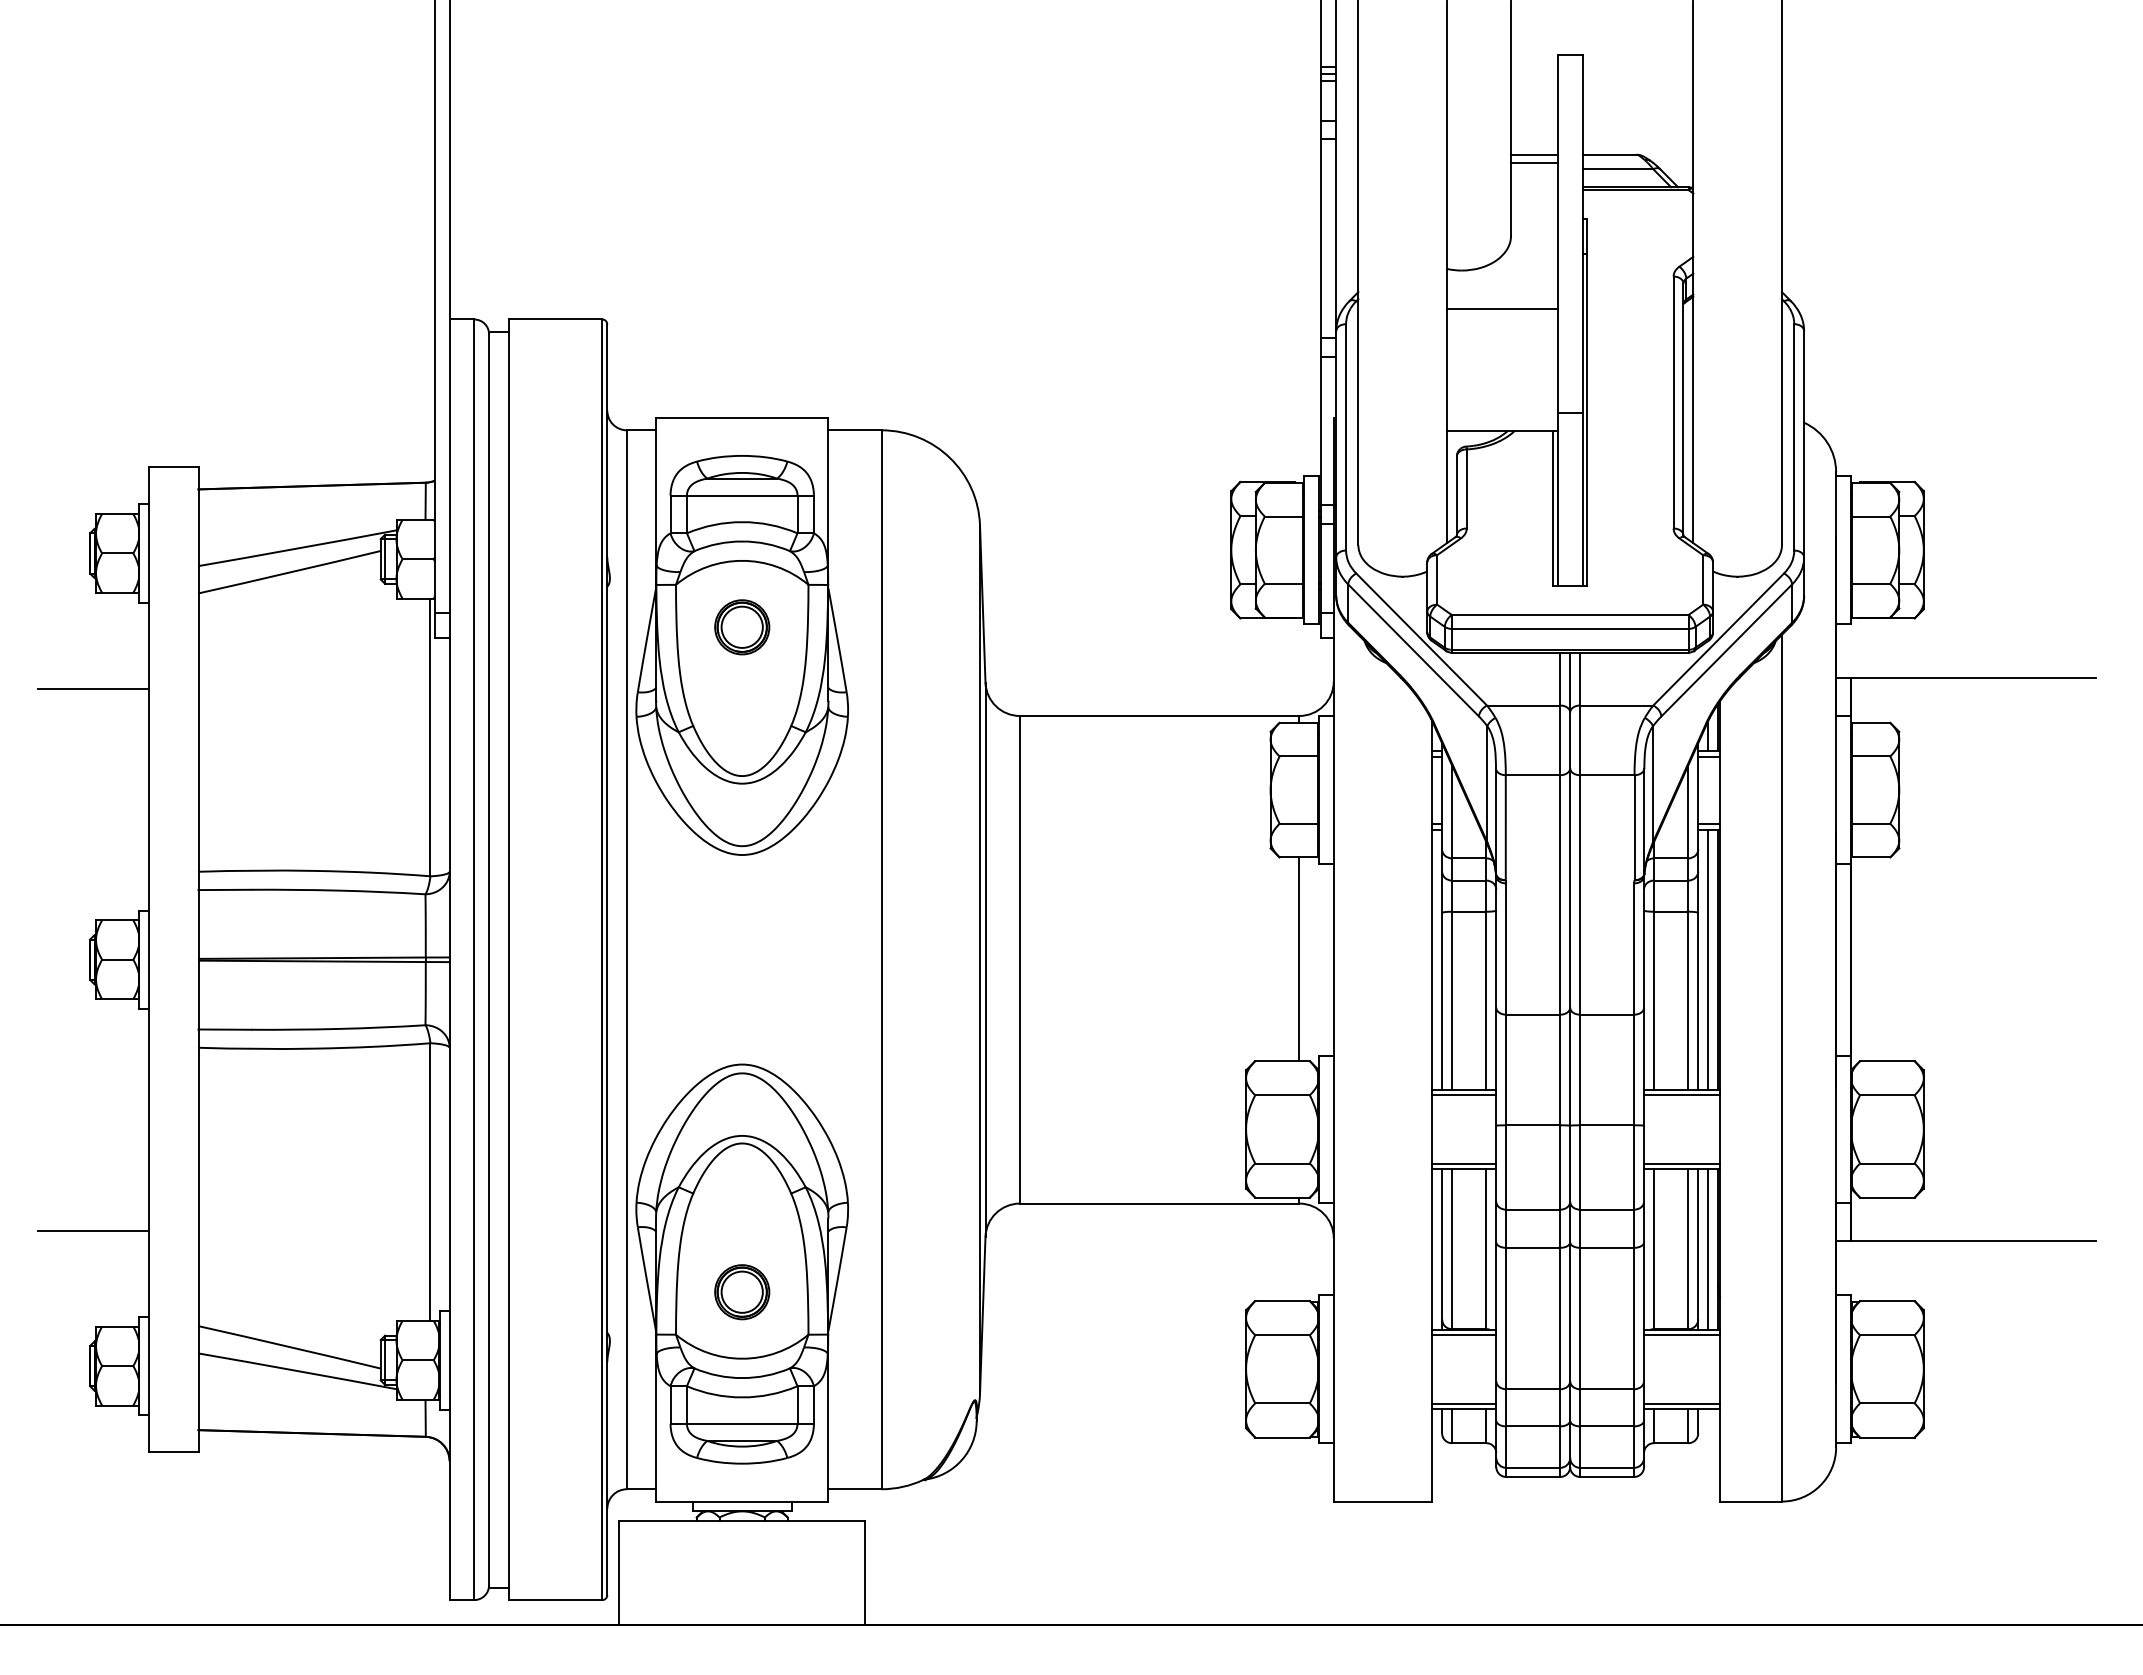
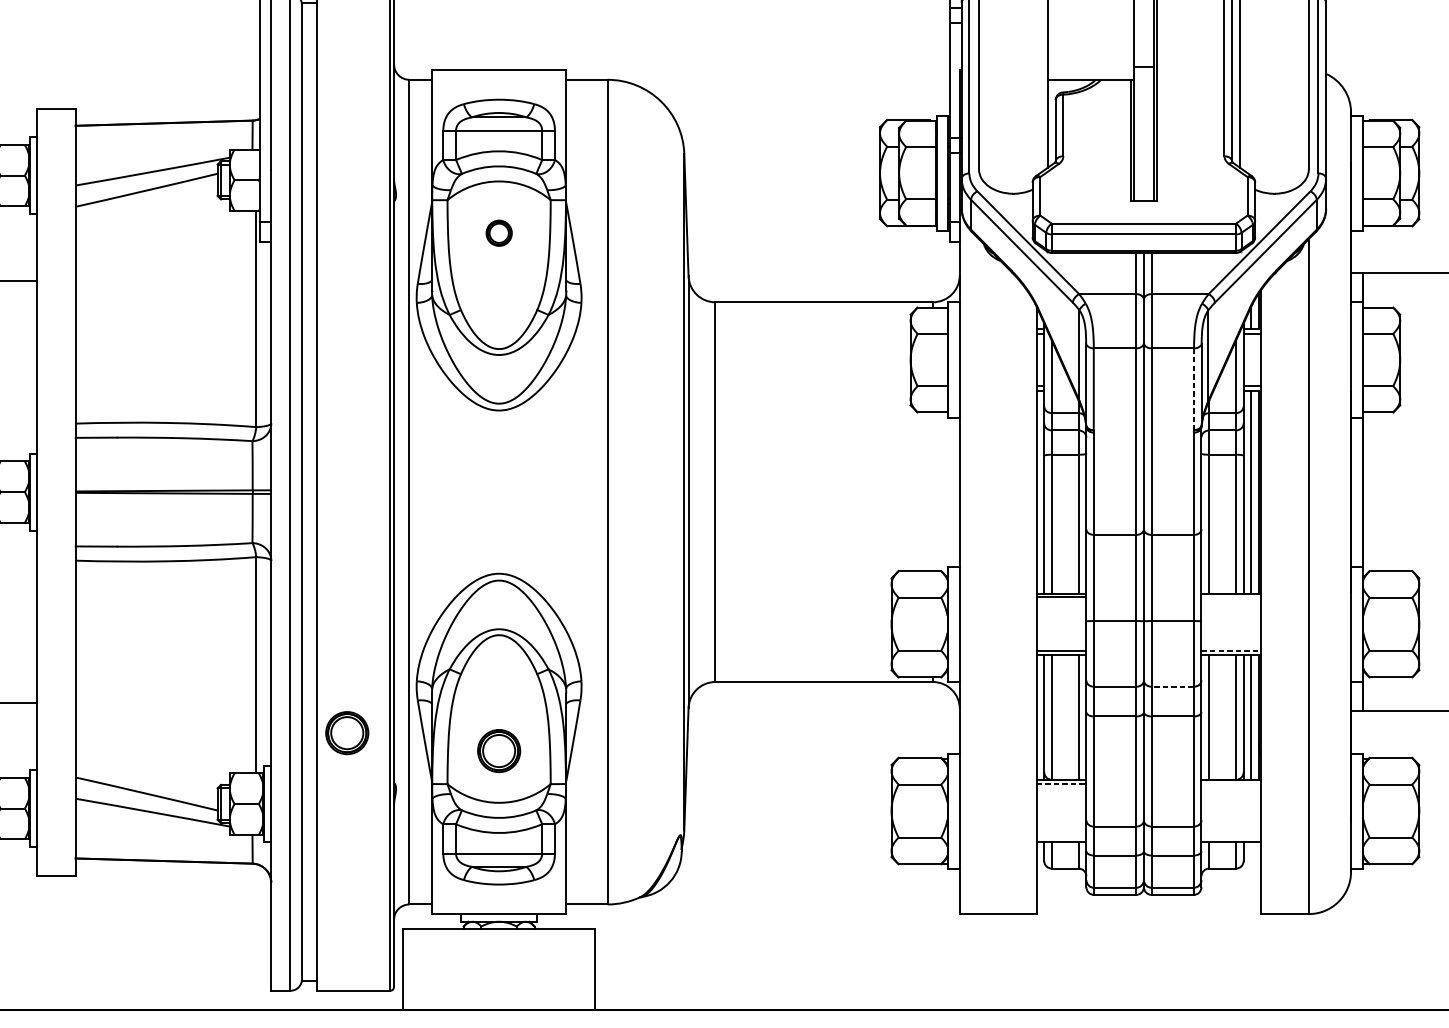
part: (742, 627) -> (499, 233), size x0.6
line: (1634, 828) -> (1194, 389), solid -> dashed
line: (1299, 959) -> (933, 491), removed
line: (1682, 1094) -> (1231, 597), removed
line: (1682, 1163) -> (1231, 650), solid -> dashed
line: (1606, 1209) -> (1172, 686), solid -> dashed
part: (547, 1269) -> (347, 733), added
line: (1464, 1334) -> (1061, 783), solid -> dashed
line: (1682, 1334) -> (1231, 783), removed
line: (1464, 1403) -> (1061, 837), removed
line: (1682, 1403) -> (1231, 837), removed

